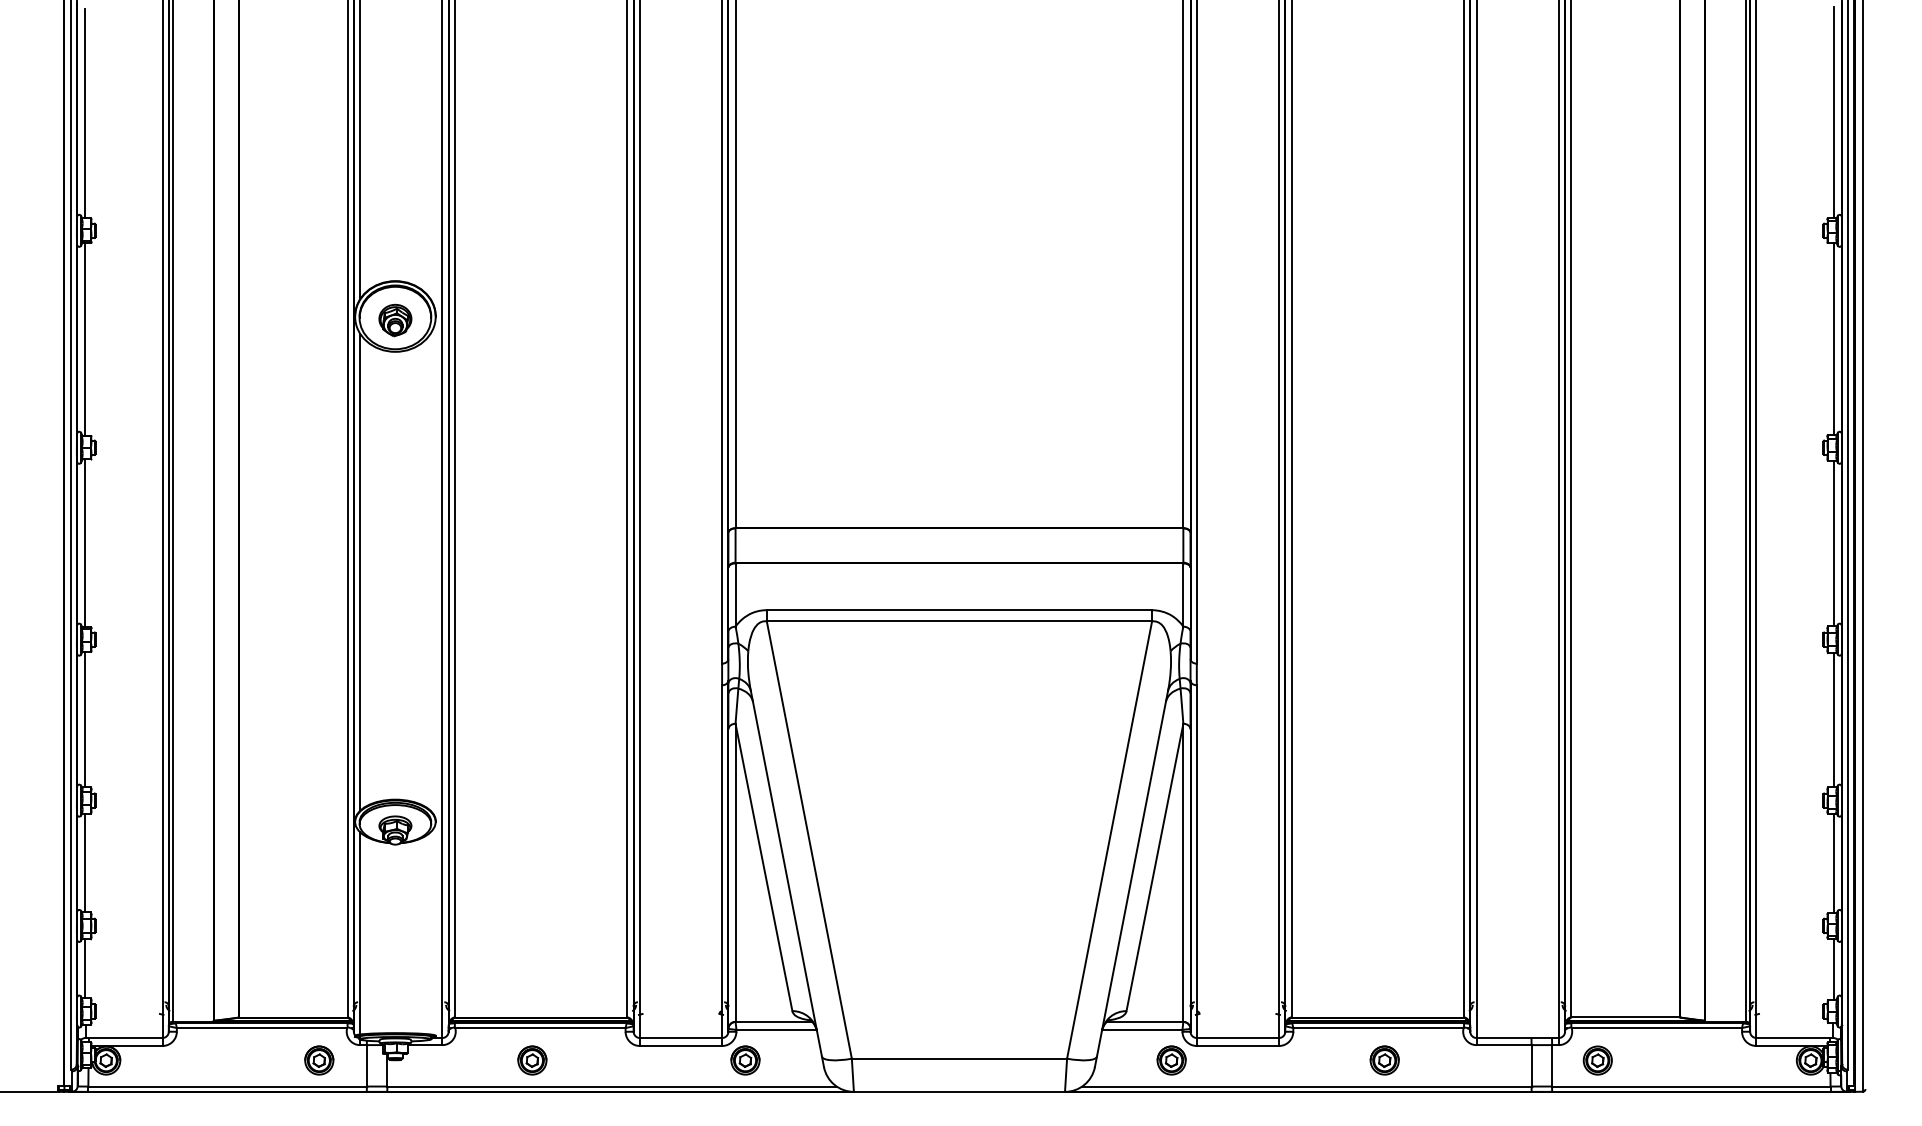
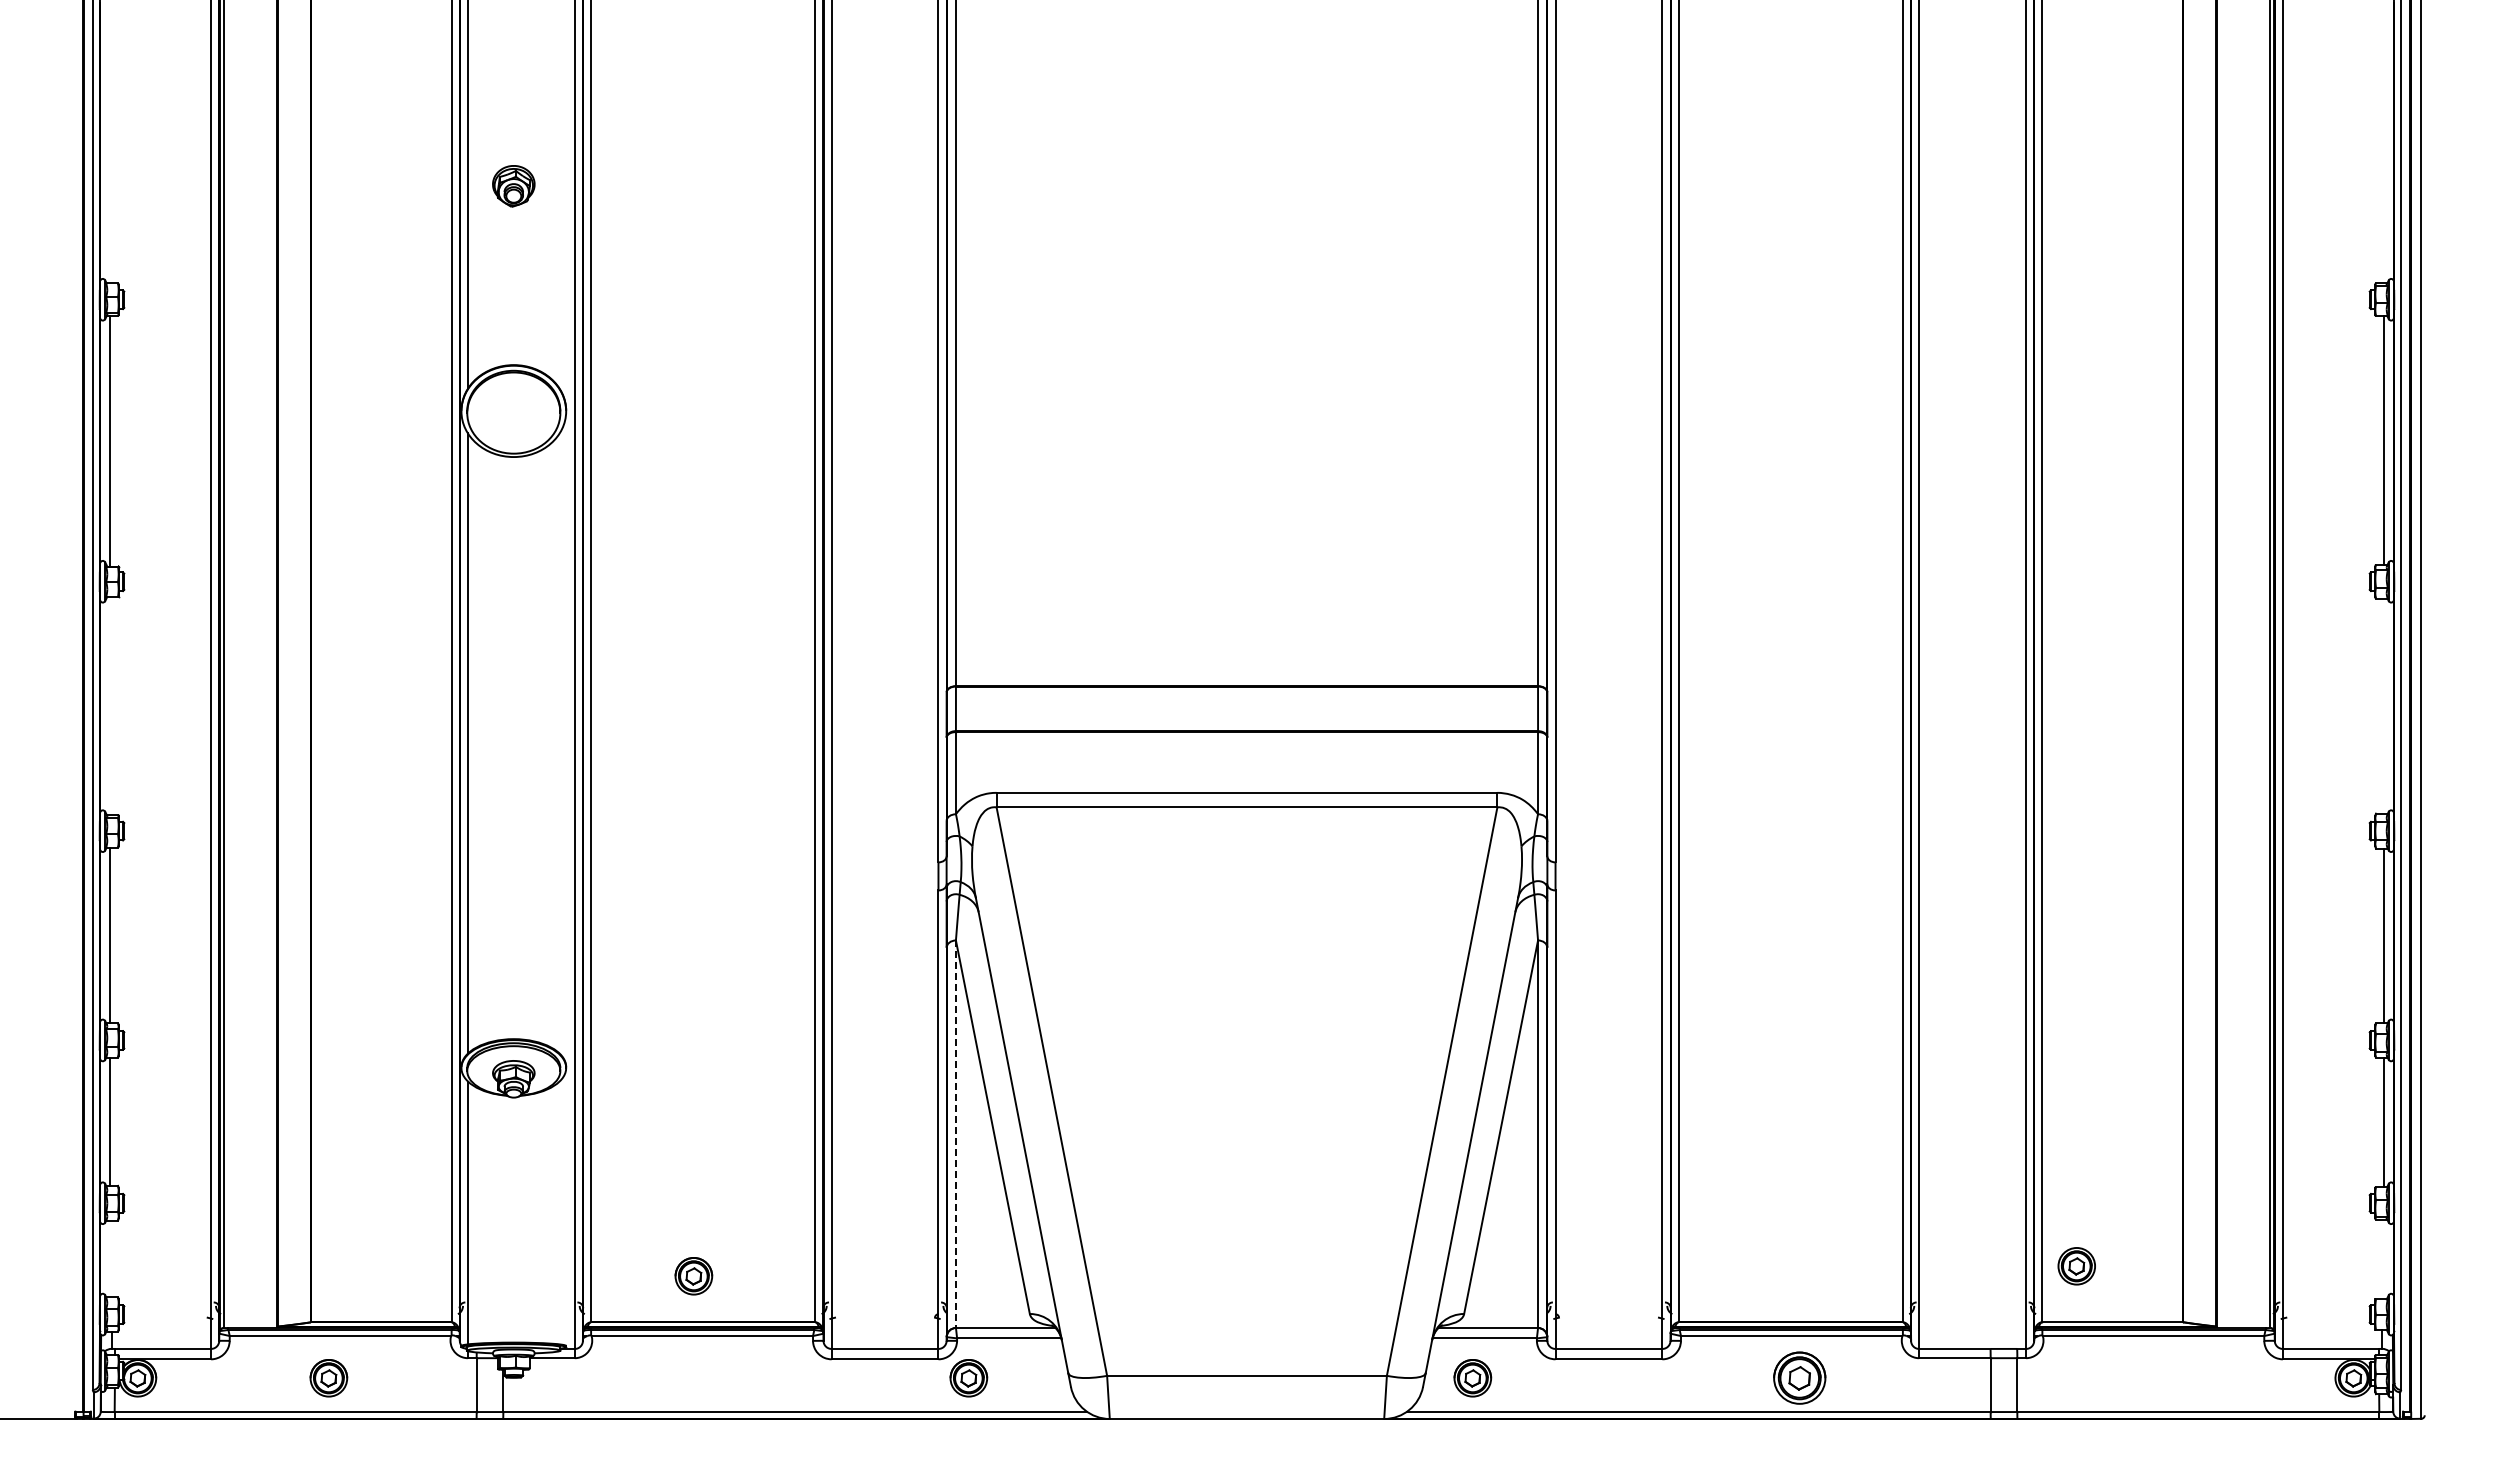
line: (85, 112) -> (110, 146), removed
line: (1833, 112) -> (2383, 145), removed
part: (395, 320) -> (513, 186), moved
line: (85, 542) -> (110, 705), removed
line: (1833, 542) -> (2383, 705), removed
line: (735, 873) -> (955, 1134), solid -> dashed
line: (85, 968) -> (110, 1258), removed
line: (1833, 969) -> (2383, 1259), removed
part: (319, 1060) -> (328, 1378), moved
part: (532, 1060) -> (693, 1276), moved
part: (1171, 1060) -> (1472, 1378), moved
part: (1384, 1060) -> (1799, 1378), size x1.4
part: (1597, 1060) -> (2076, 1266), moved

